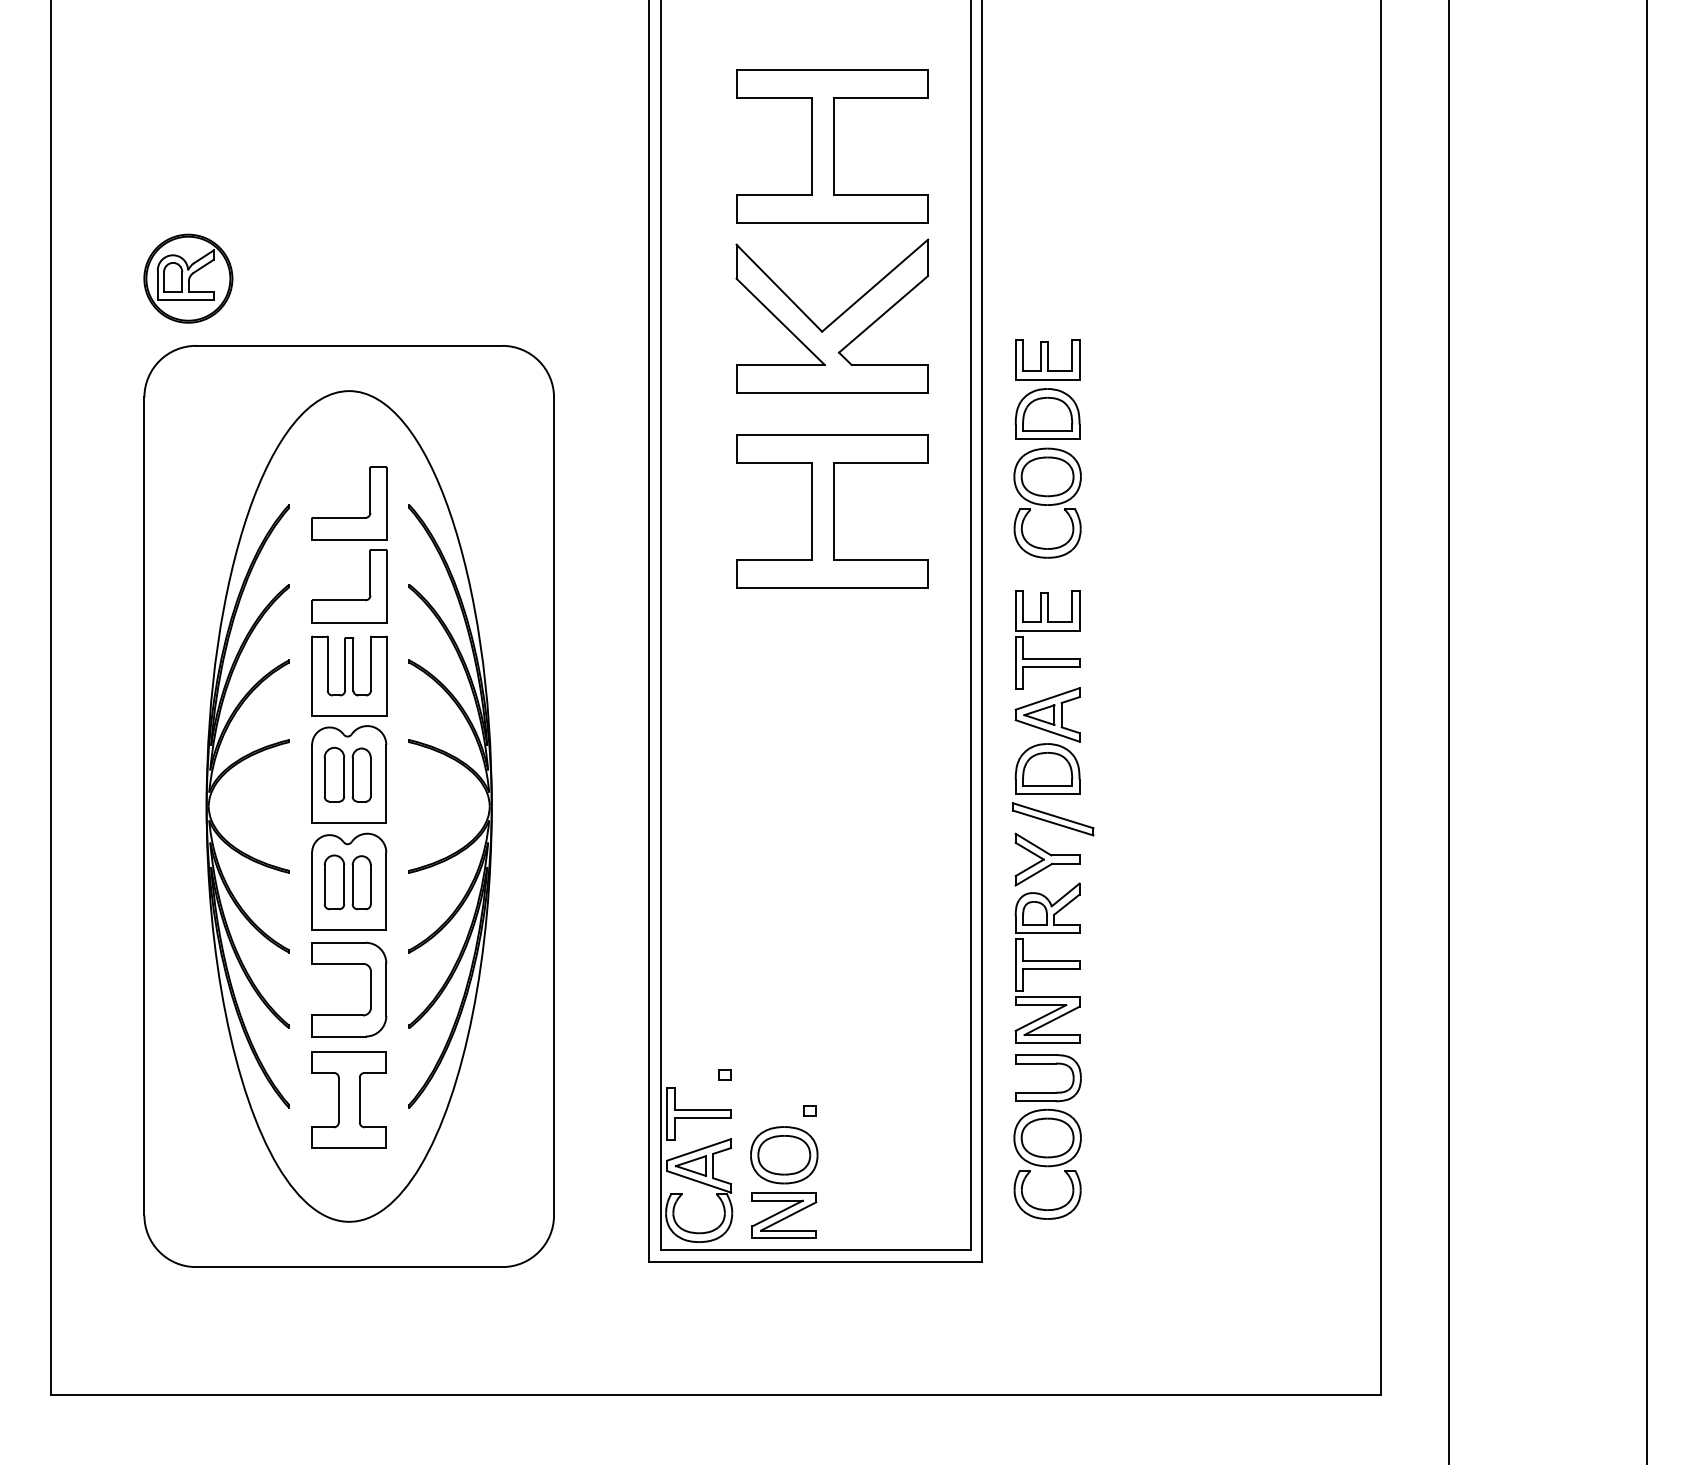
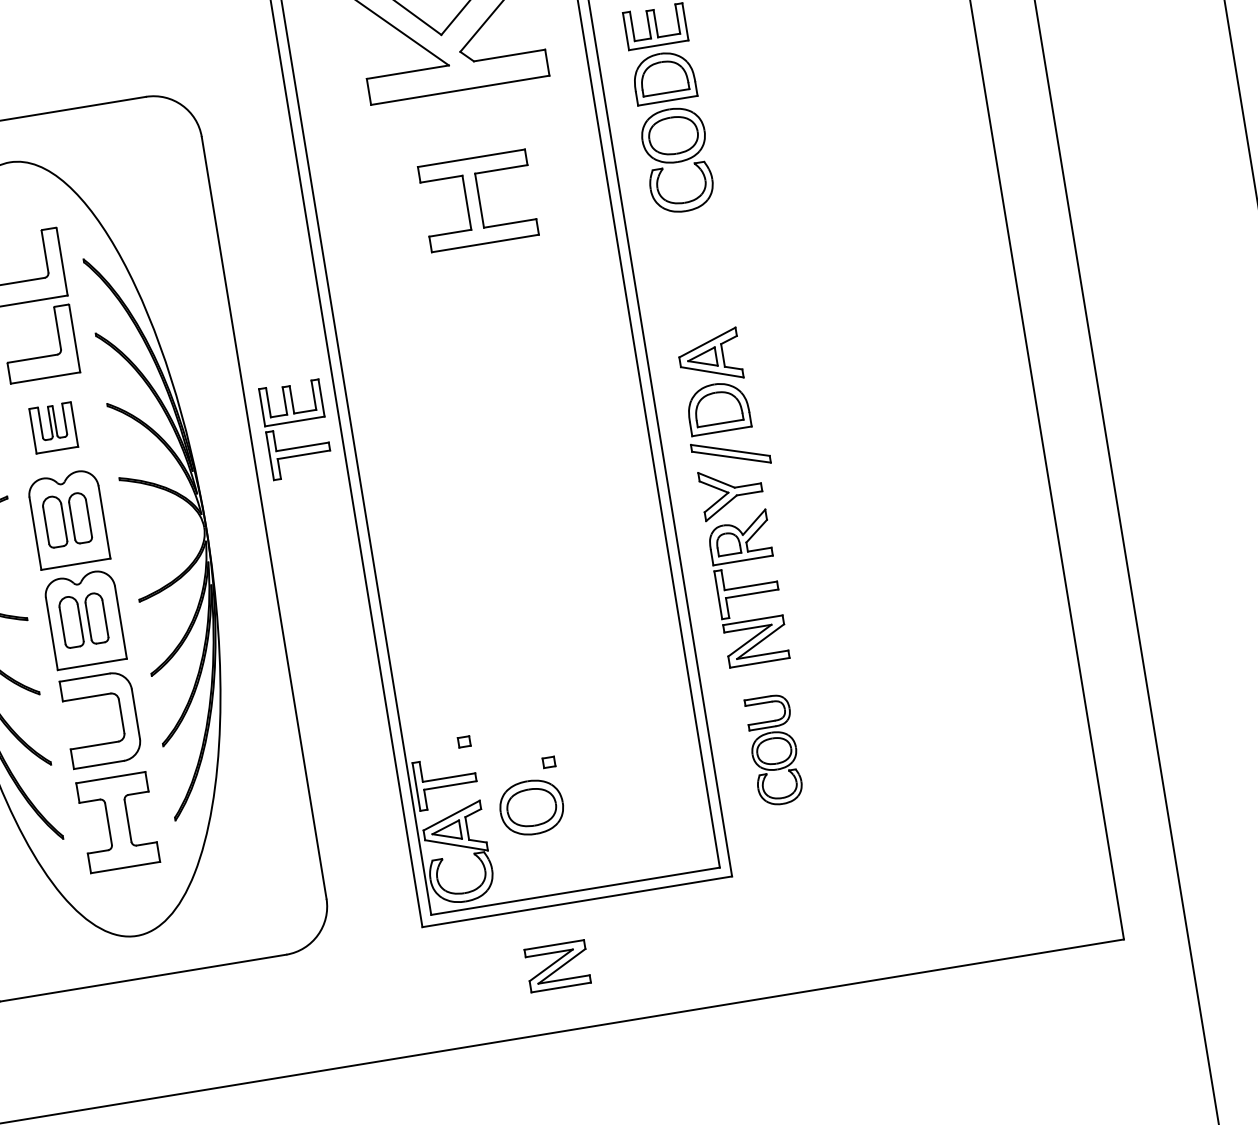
part: (832, 511) -> (478, 200), size x0.6
part: (1047, 631) -> (294, 422), moved
part: (349, 675) -> (53, 427), size x0.6
part: (1047, 1136) -> (774, 749), size x0.7
part: (784, 1215) -> (557, 966), moved

